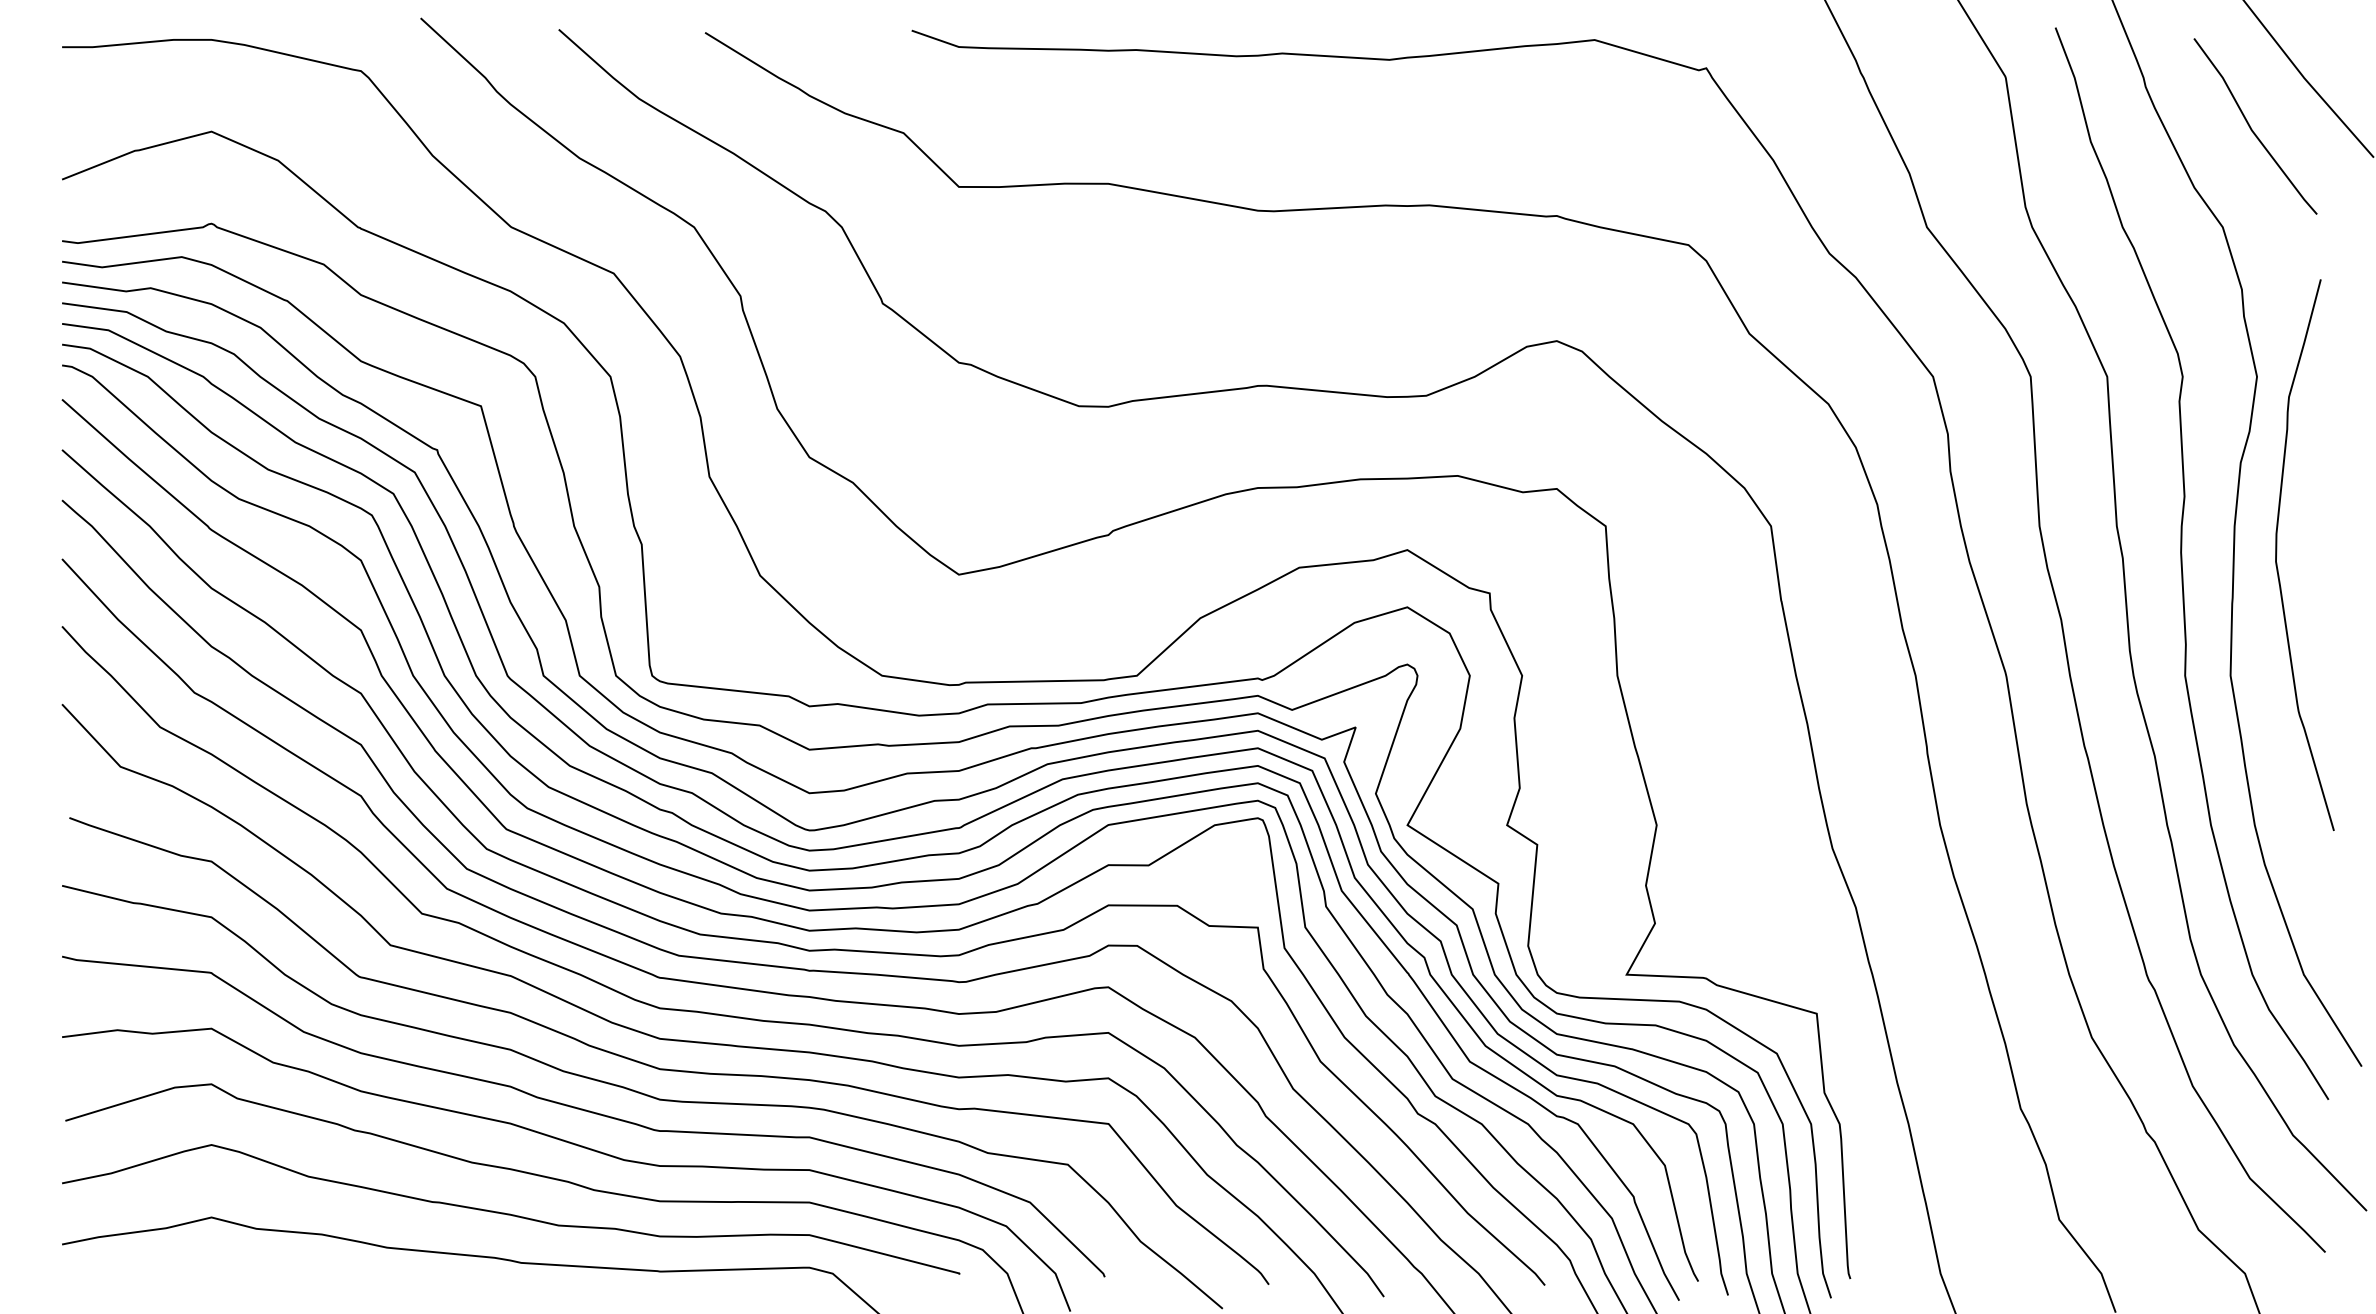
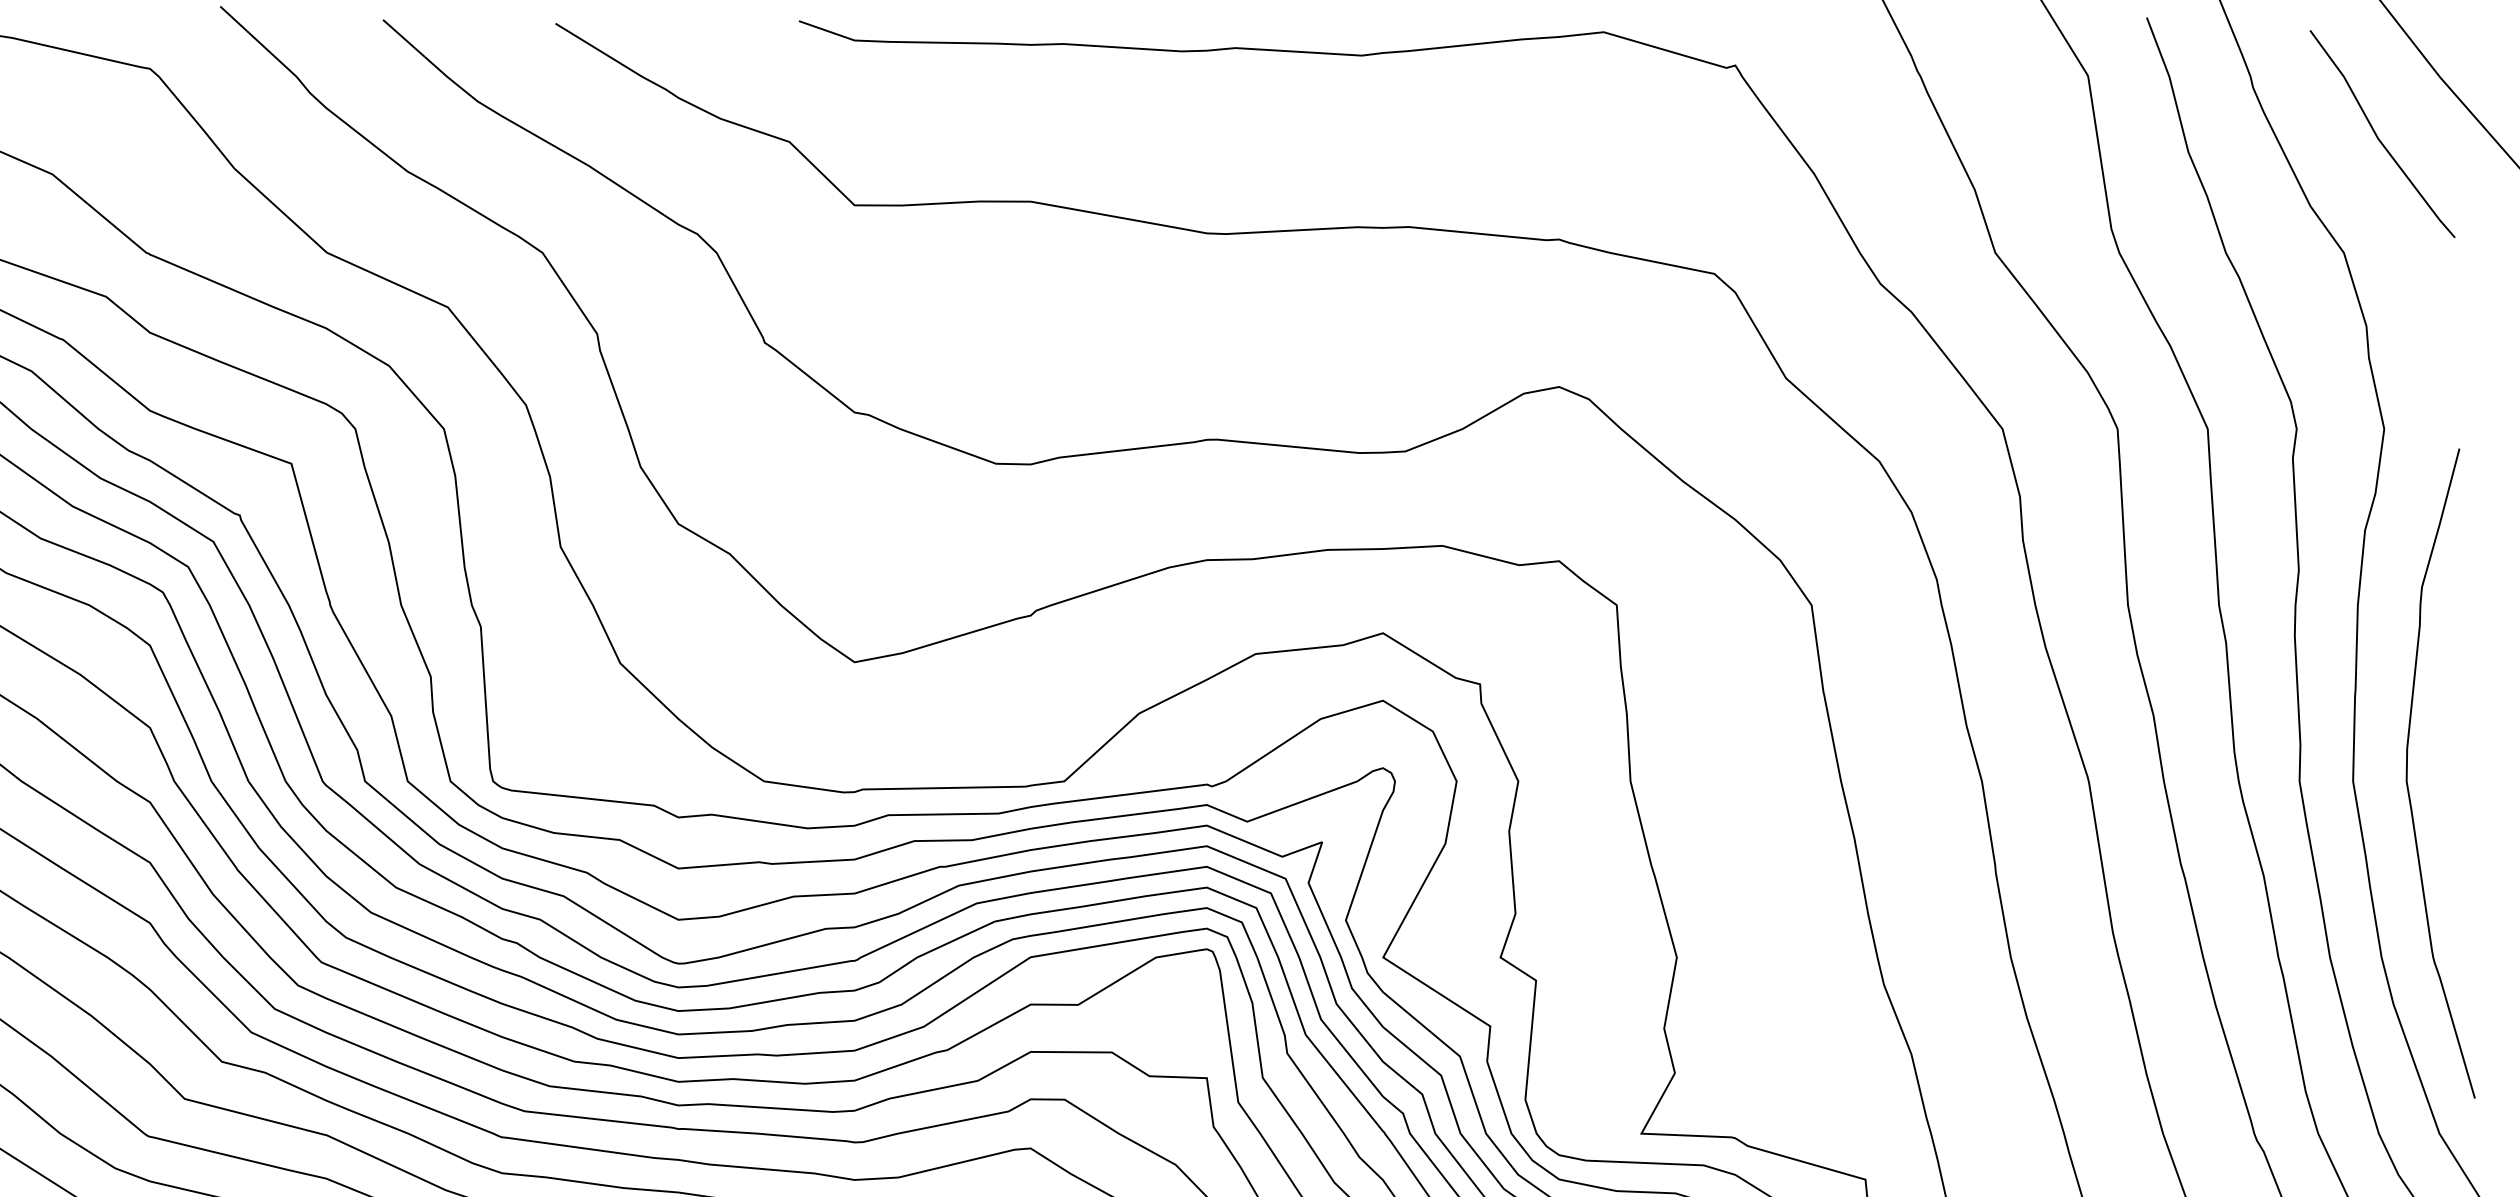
curve: (2277, 553) -> (2408, 771), moved

